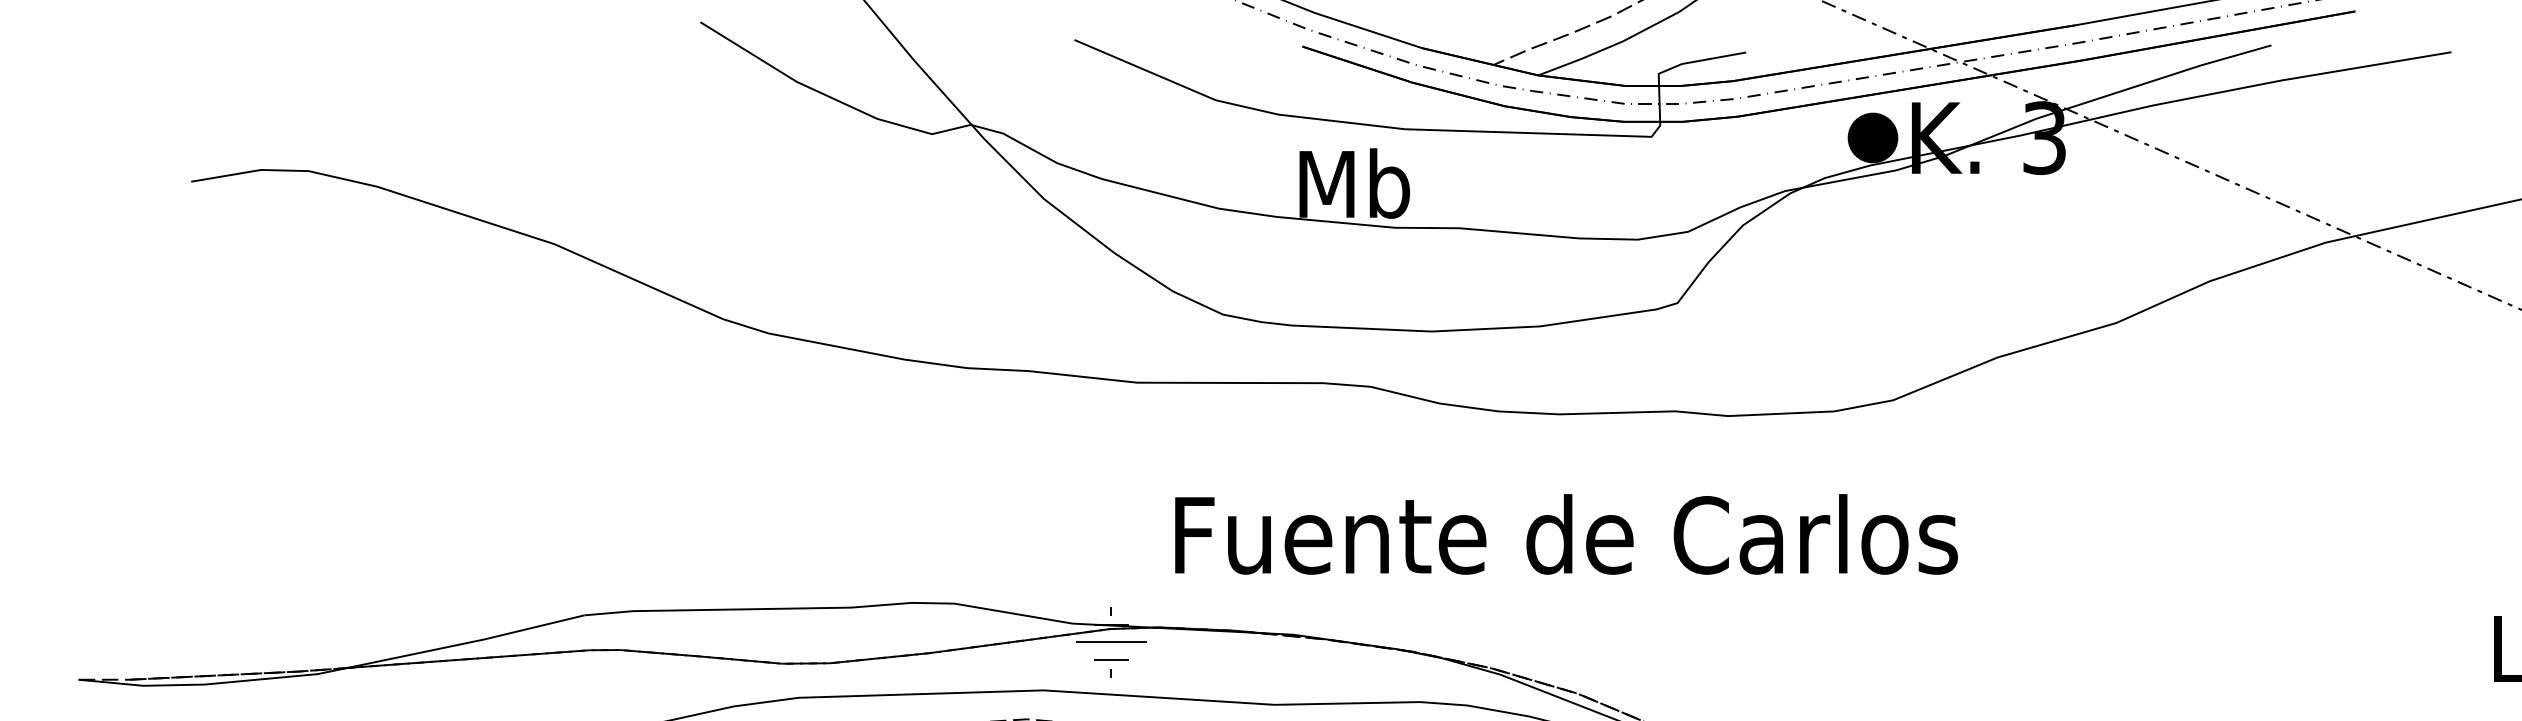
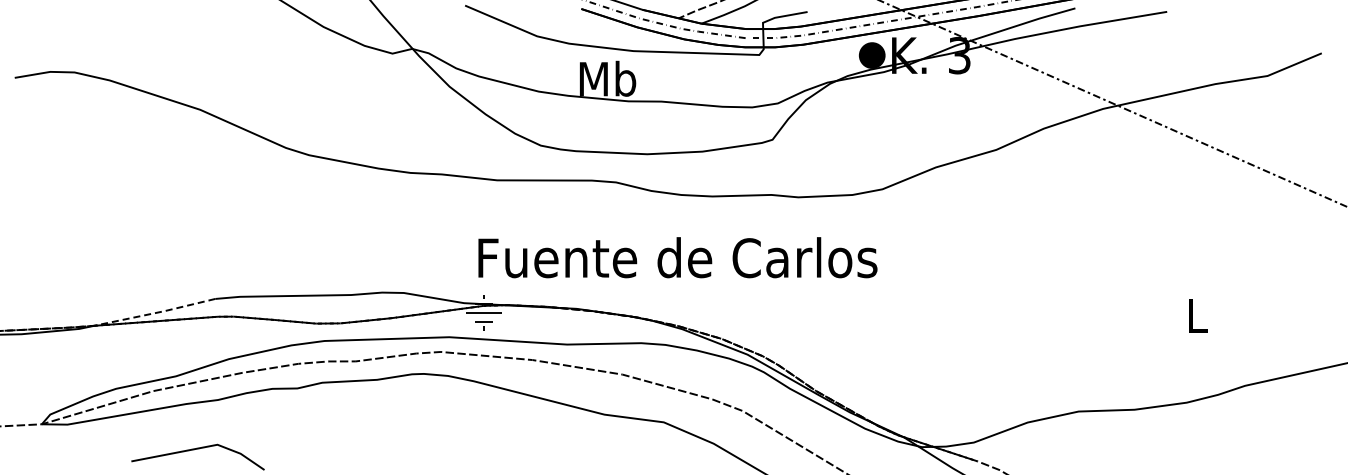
text: (1565, 534) -> (677, 257), moved
line: (467, 643) -> (155, 313), solid -> dashed

